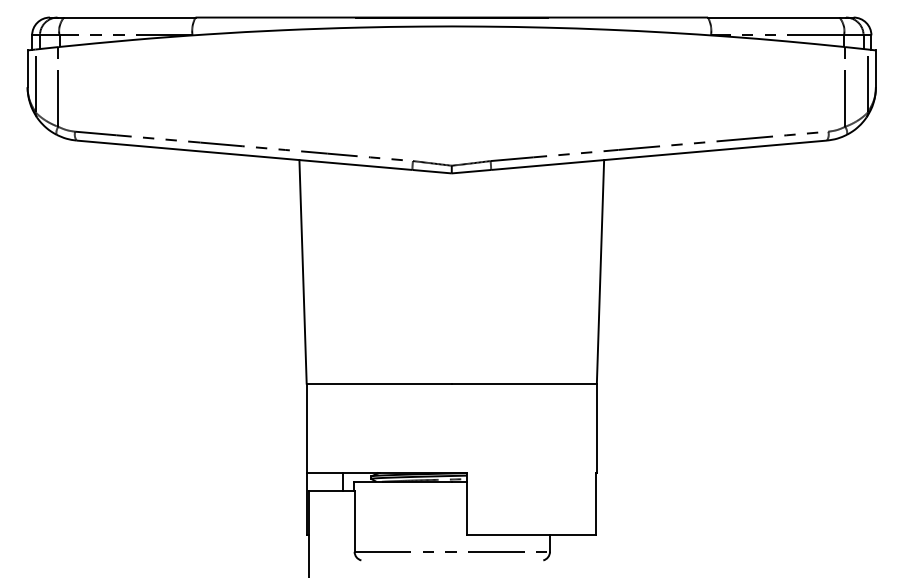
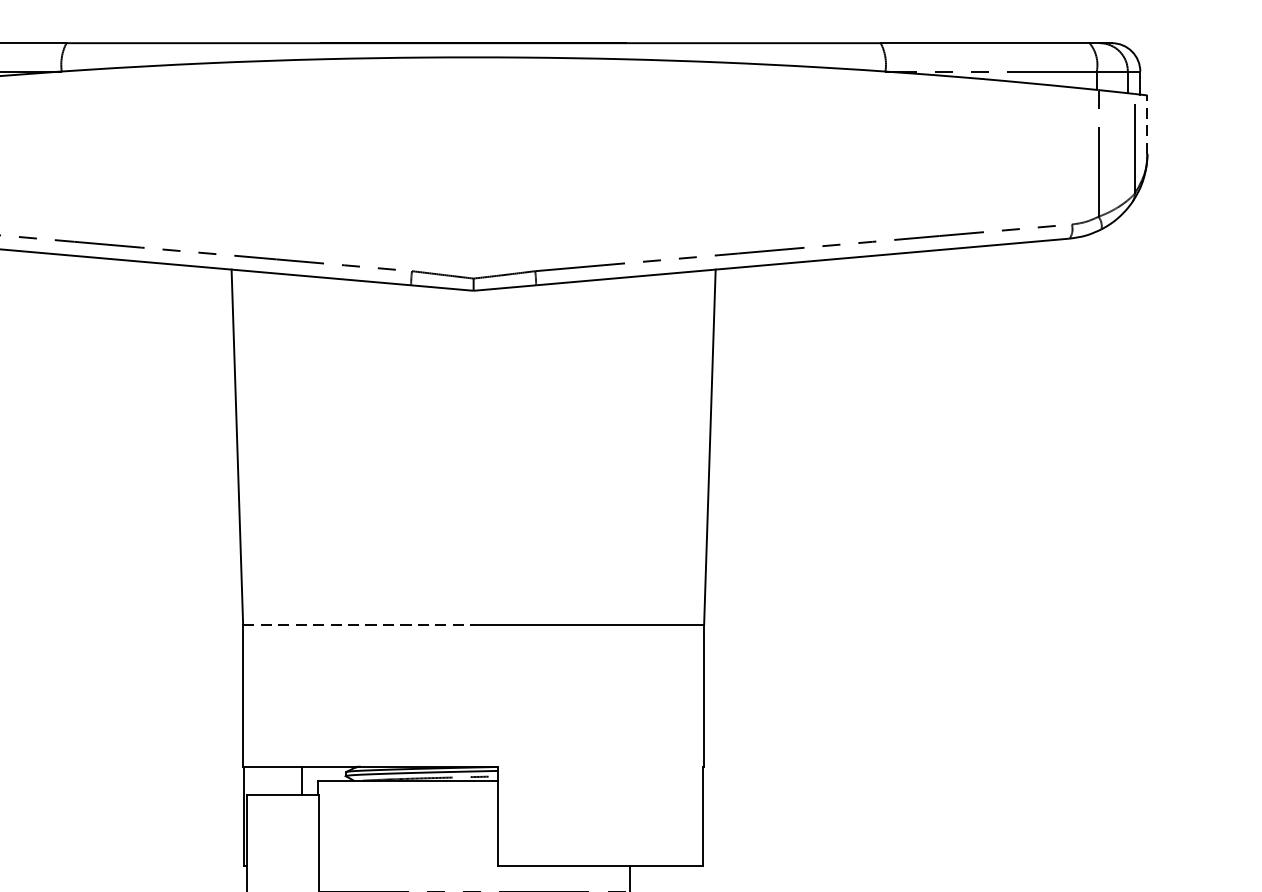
line: (875, 68) -> (1146, 124), solid -> dashed
line: (379, 383) -> (358, 624), solid -> dashed

